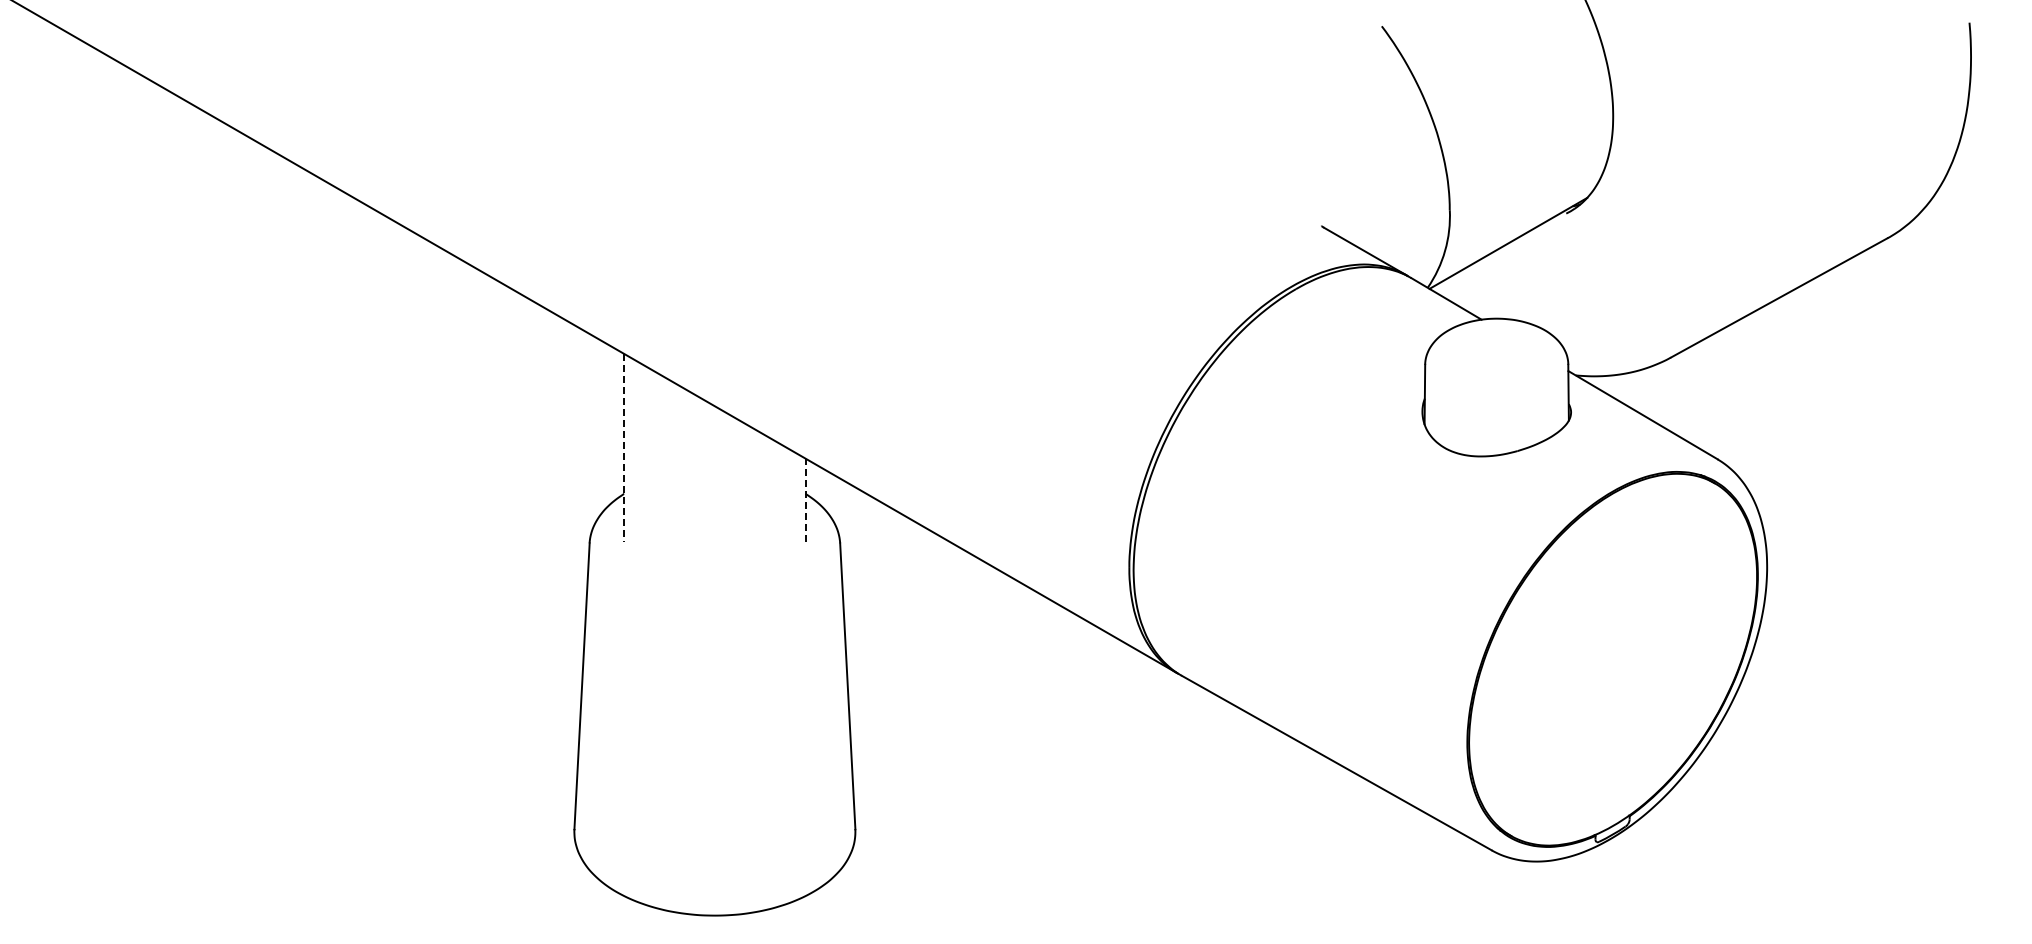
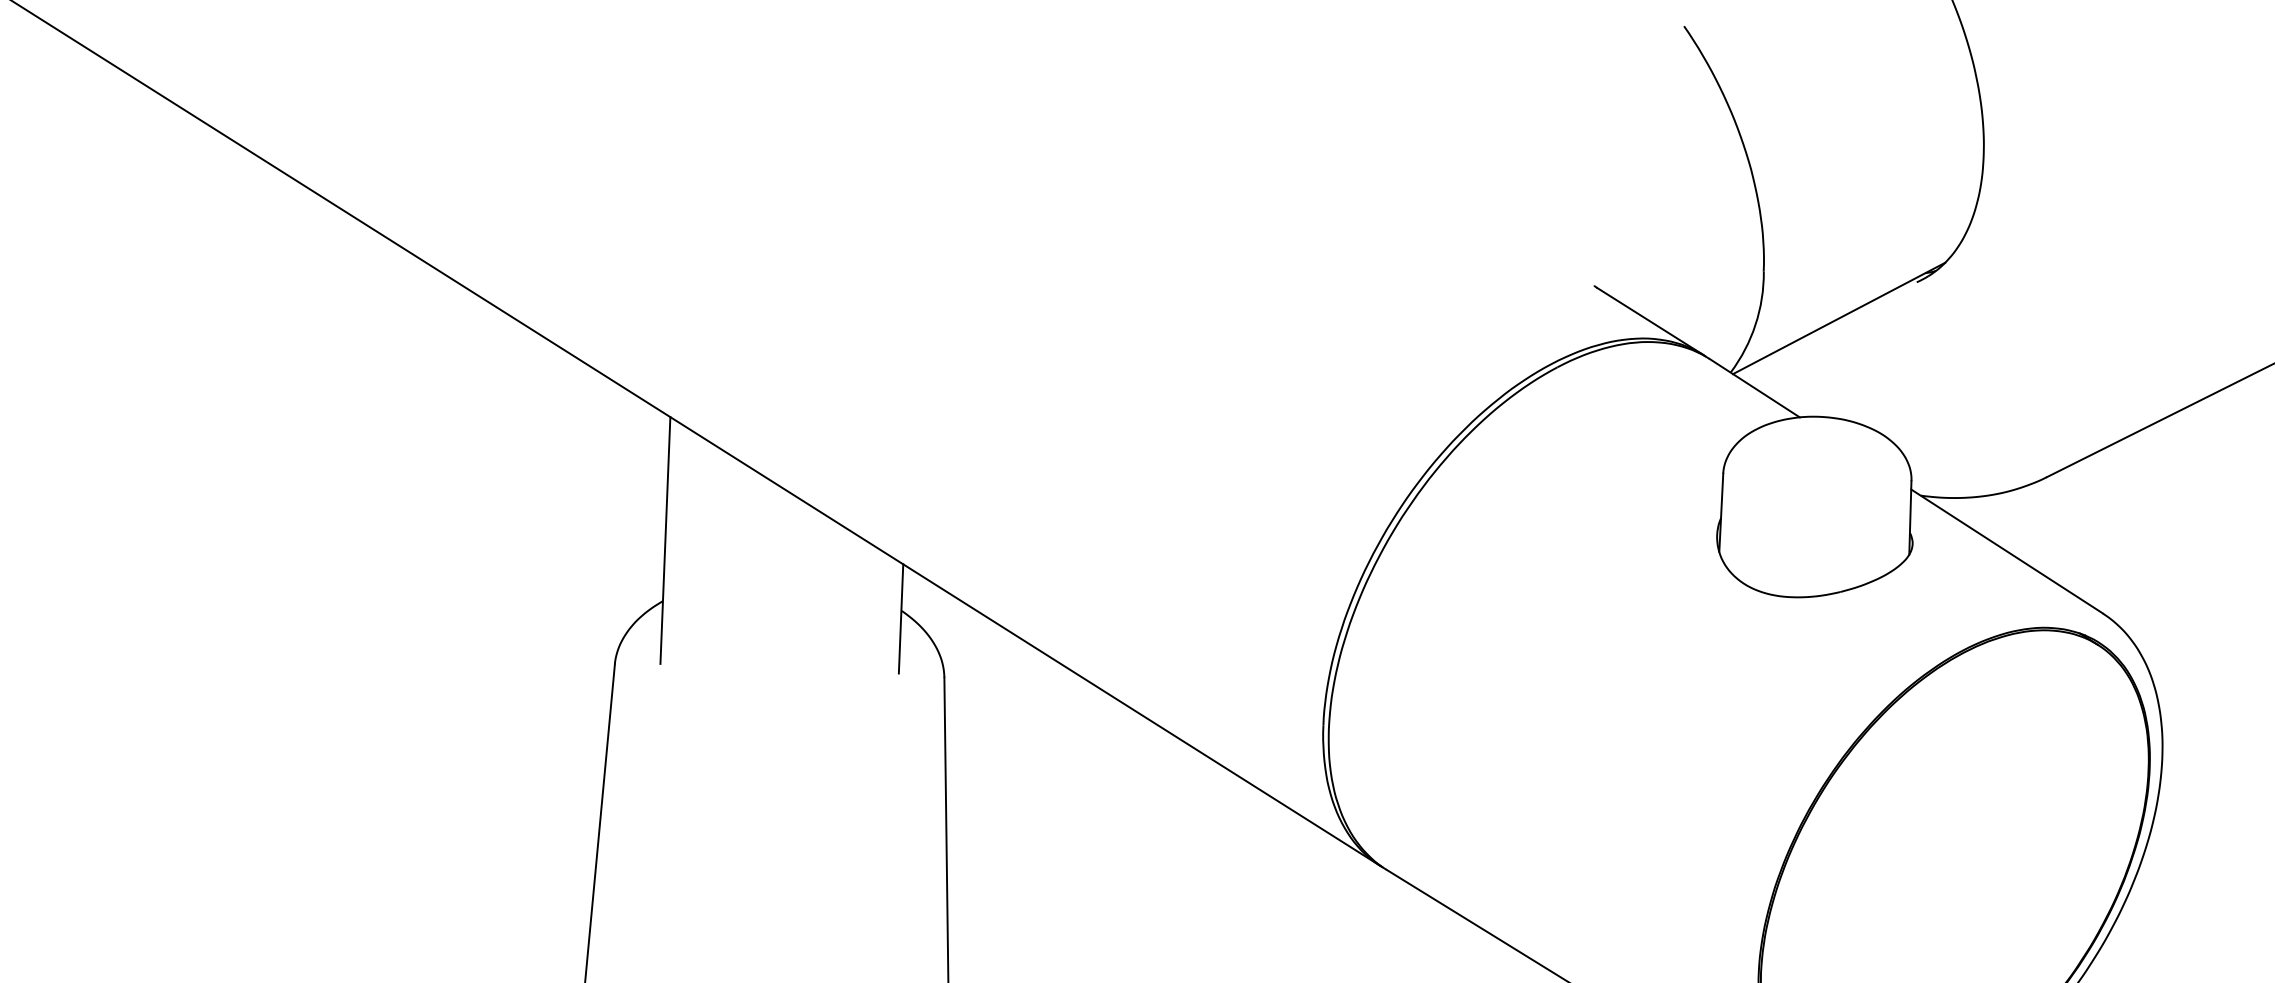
line: (624, 447) -> (665, 540), dashed -> solid
line: (805, 500) -> (901, 619), dashed -> solid

